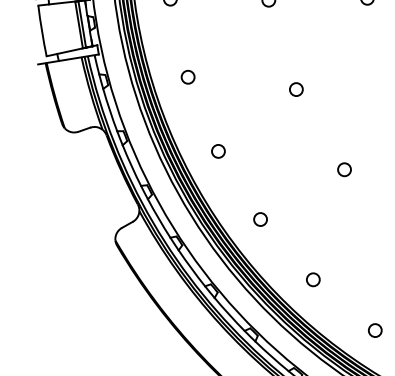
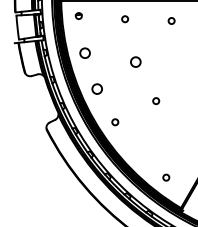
circle: (186, 77) -> (84, 53), size x1.6
circle: (295, 88) -> (135, 61), size x1.6
circle: (218, 150) -> (97, 88), size x1.6
circle: (313, 278) -> (138, 151), removed

